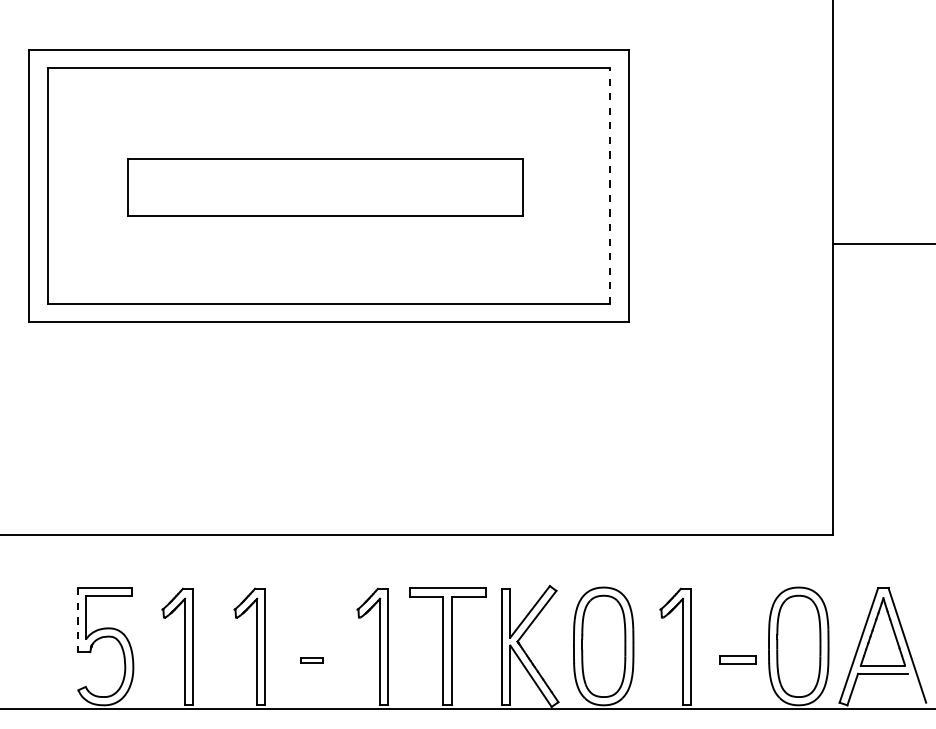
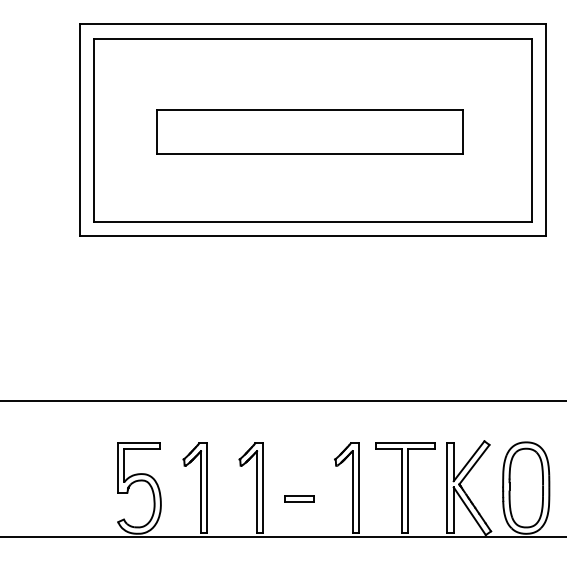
line: (610, 185) -> (531, 130), dashed -> solid
line: (78, 620) -> (118, 467), dashed -> solid
part: (311, 659) -> (299, 498), size x1.67

